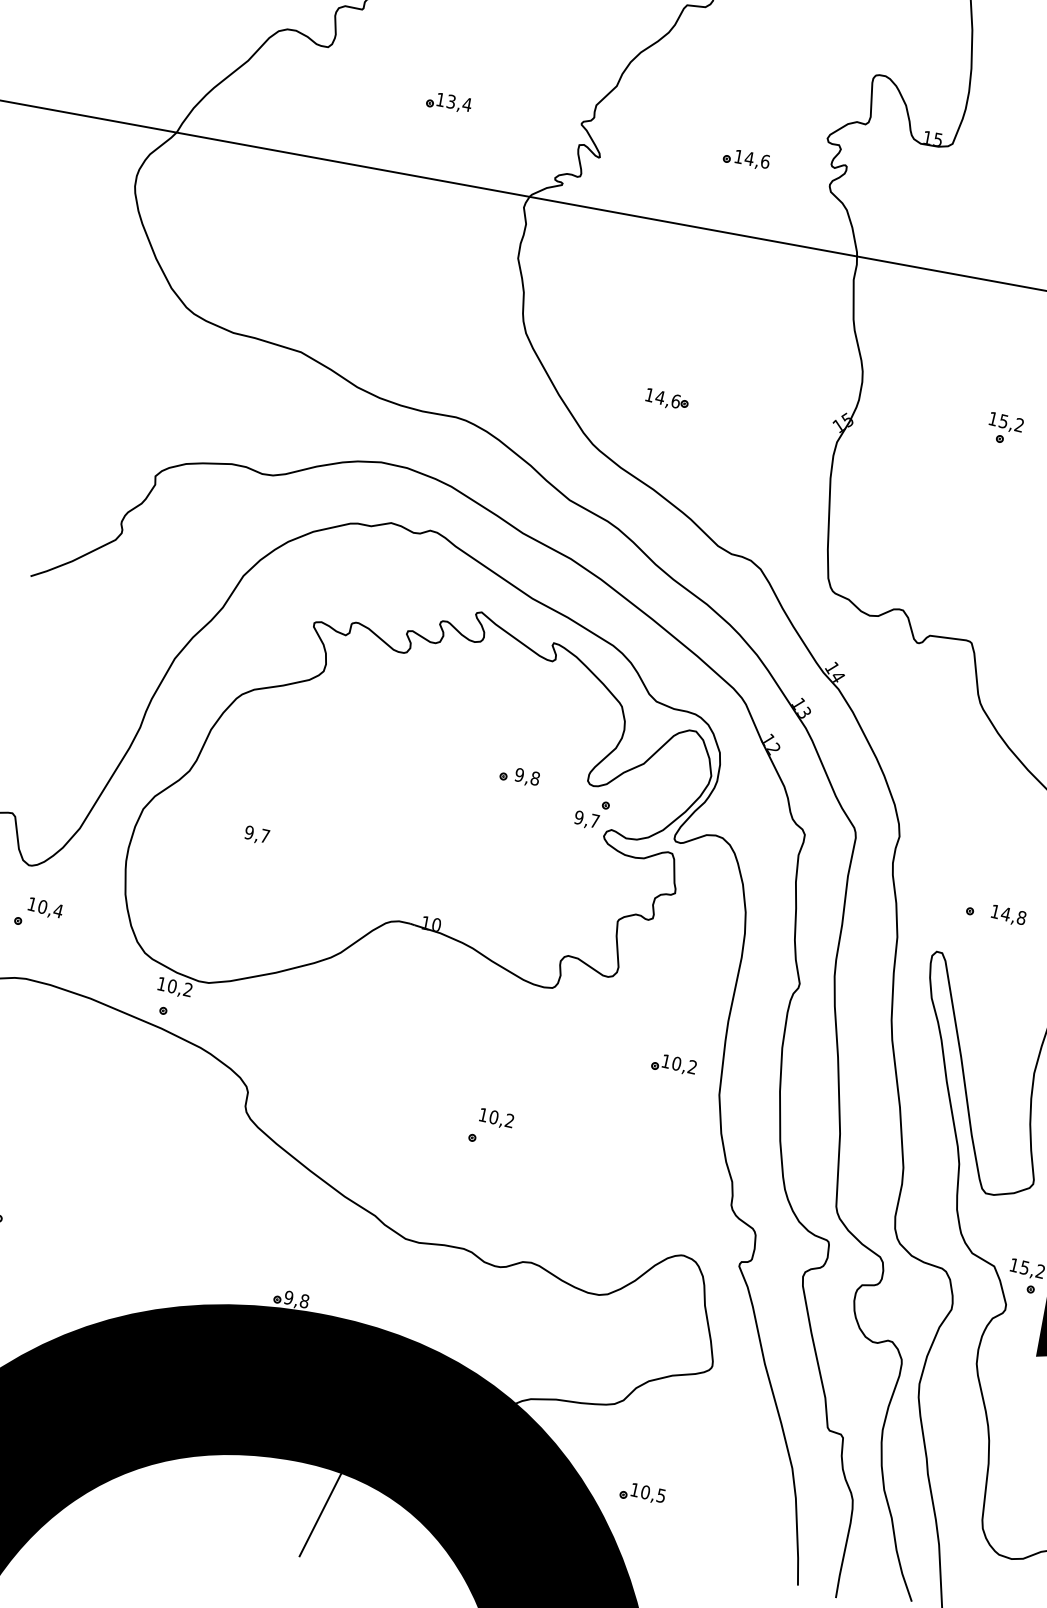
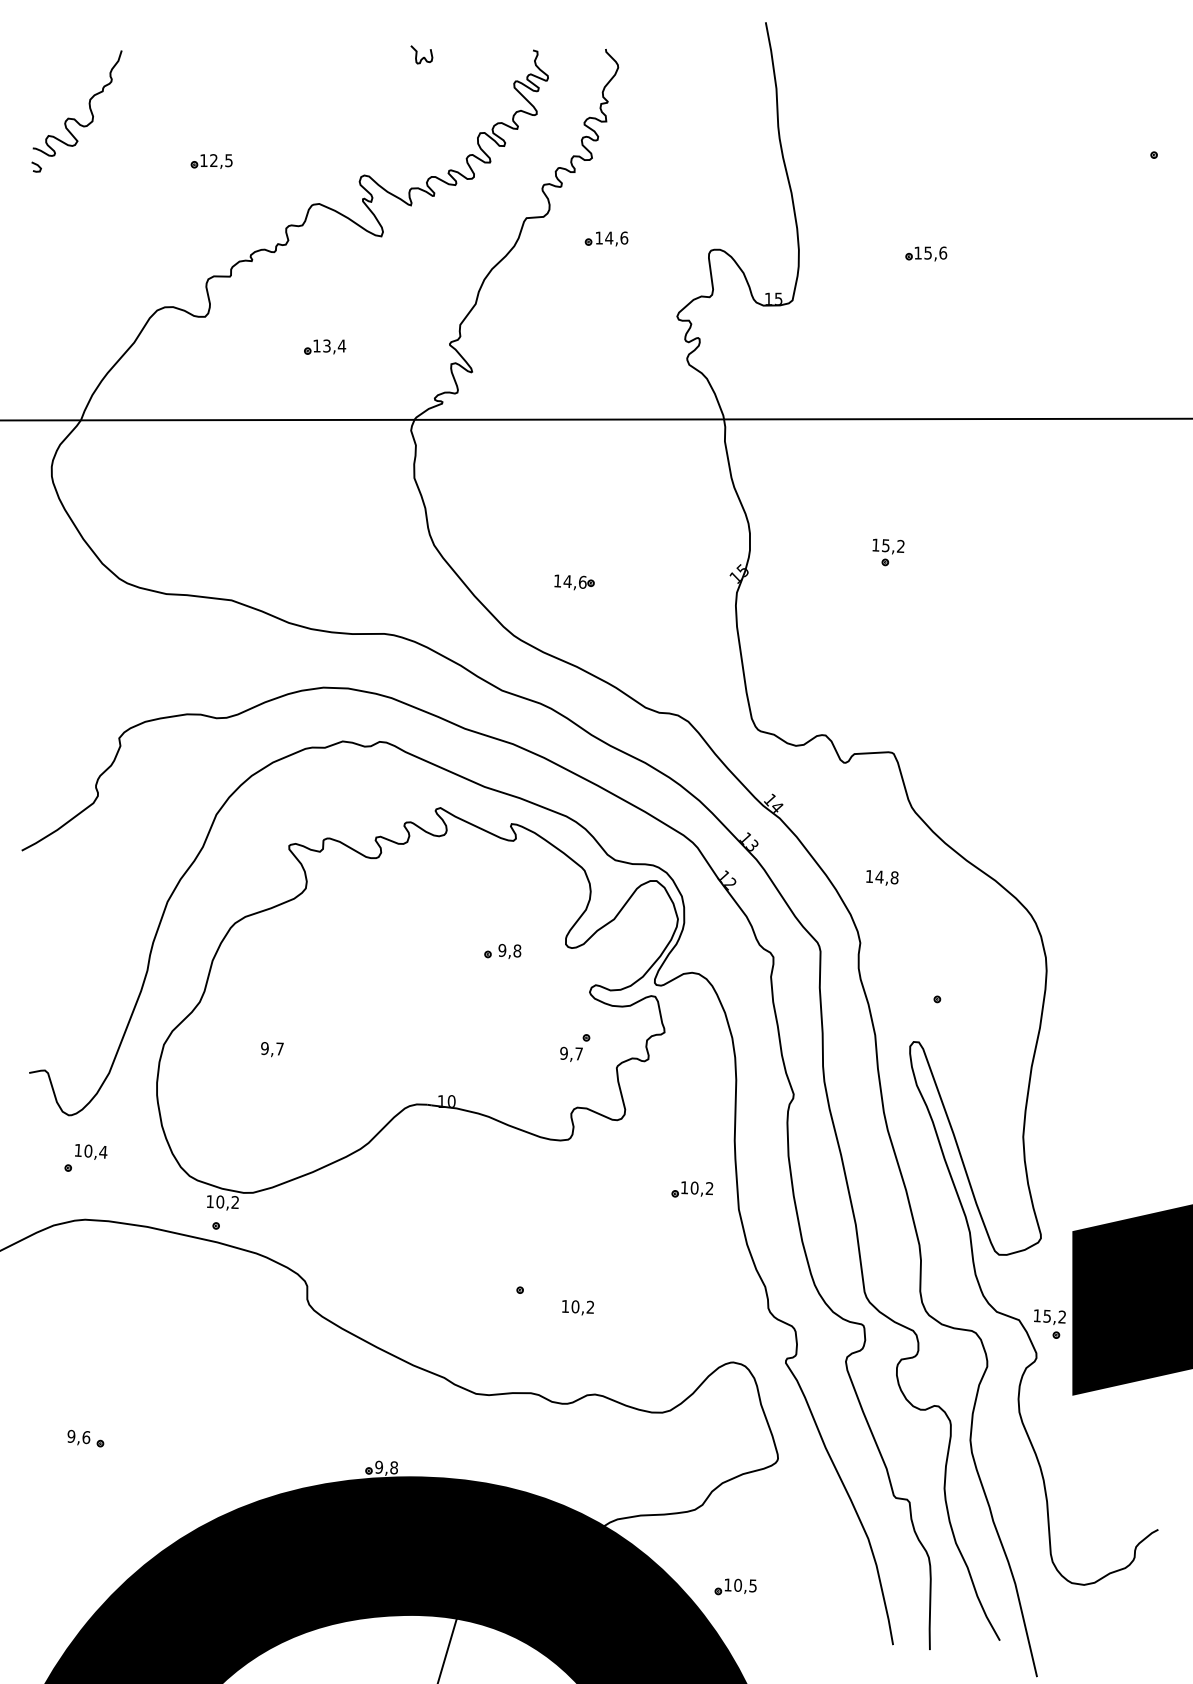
part: (746, 158) -> (606, 238), moved
part: (592, 813) -> (575, 1047), moved
text: (1008, 915) -> (882, 877), moved
text: (495, 1118) -> (577, 1307), moved

